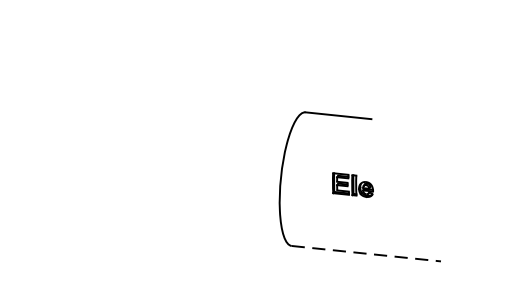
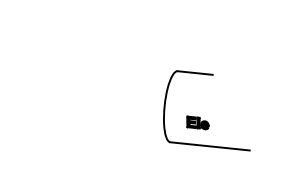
part: (352, 184) -> (197, 122), moved
line: (367, 253) -> (210, 146), dashed -> solid

